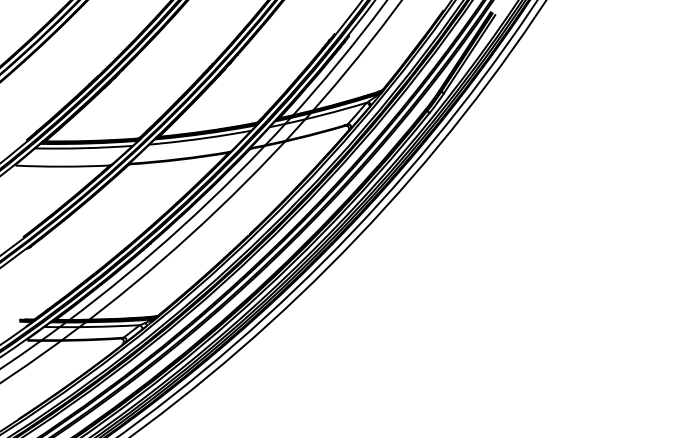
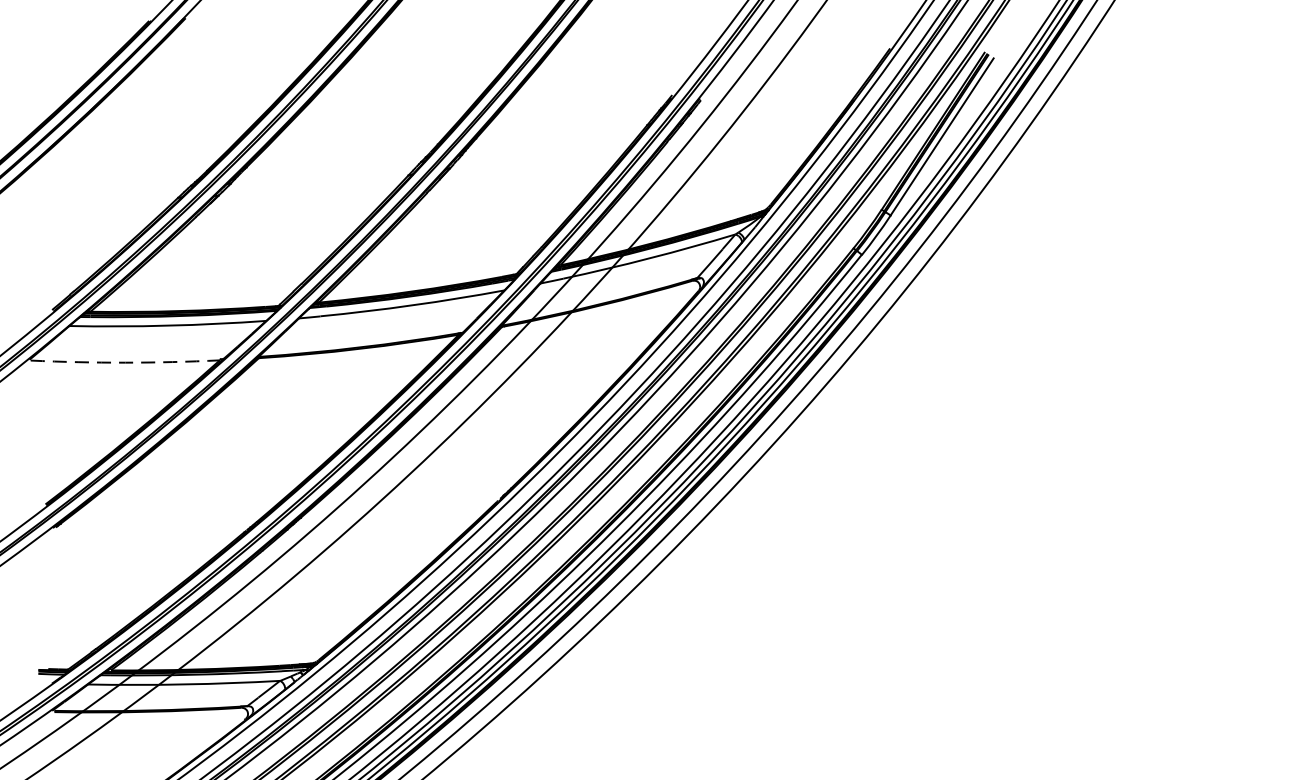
arc: (62, 166) -> (124, 362), solid -> dashed

